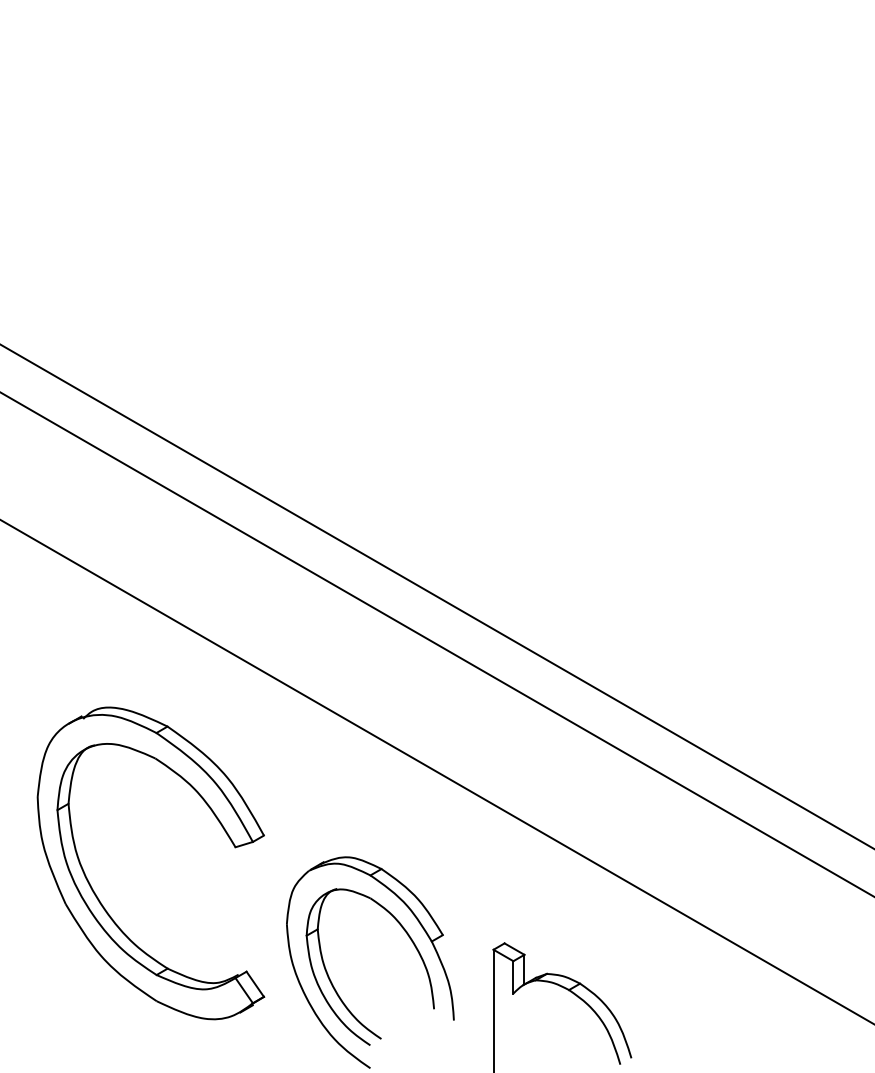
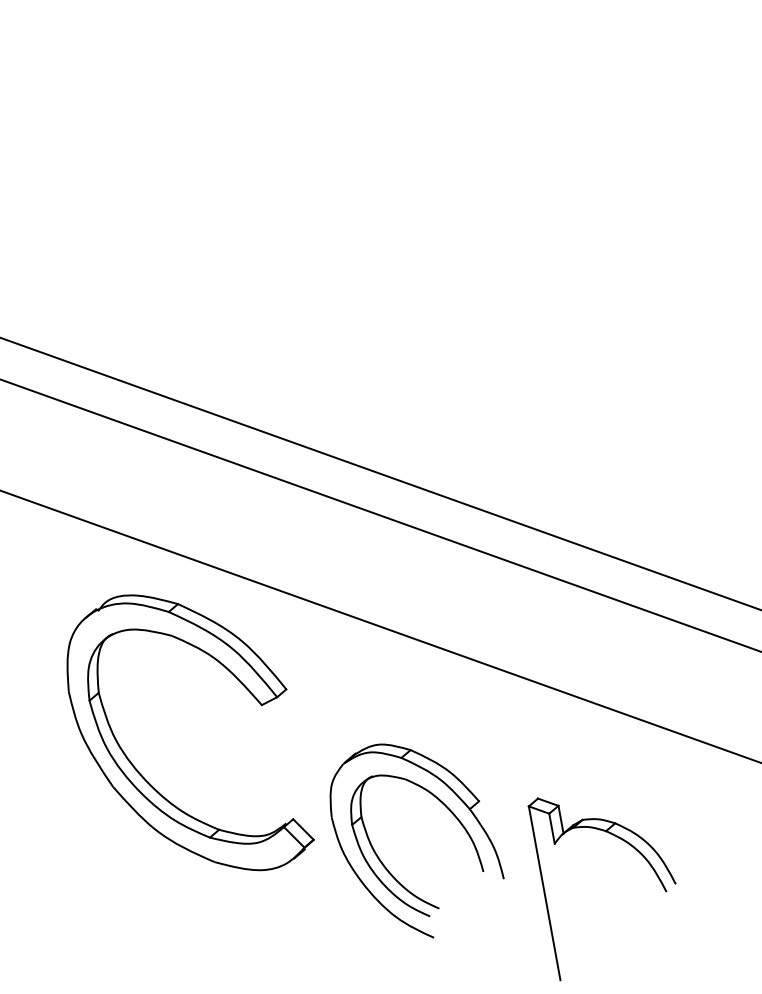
part: (98, 897) -> (142, 775), moved

